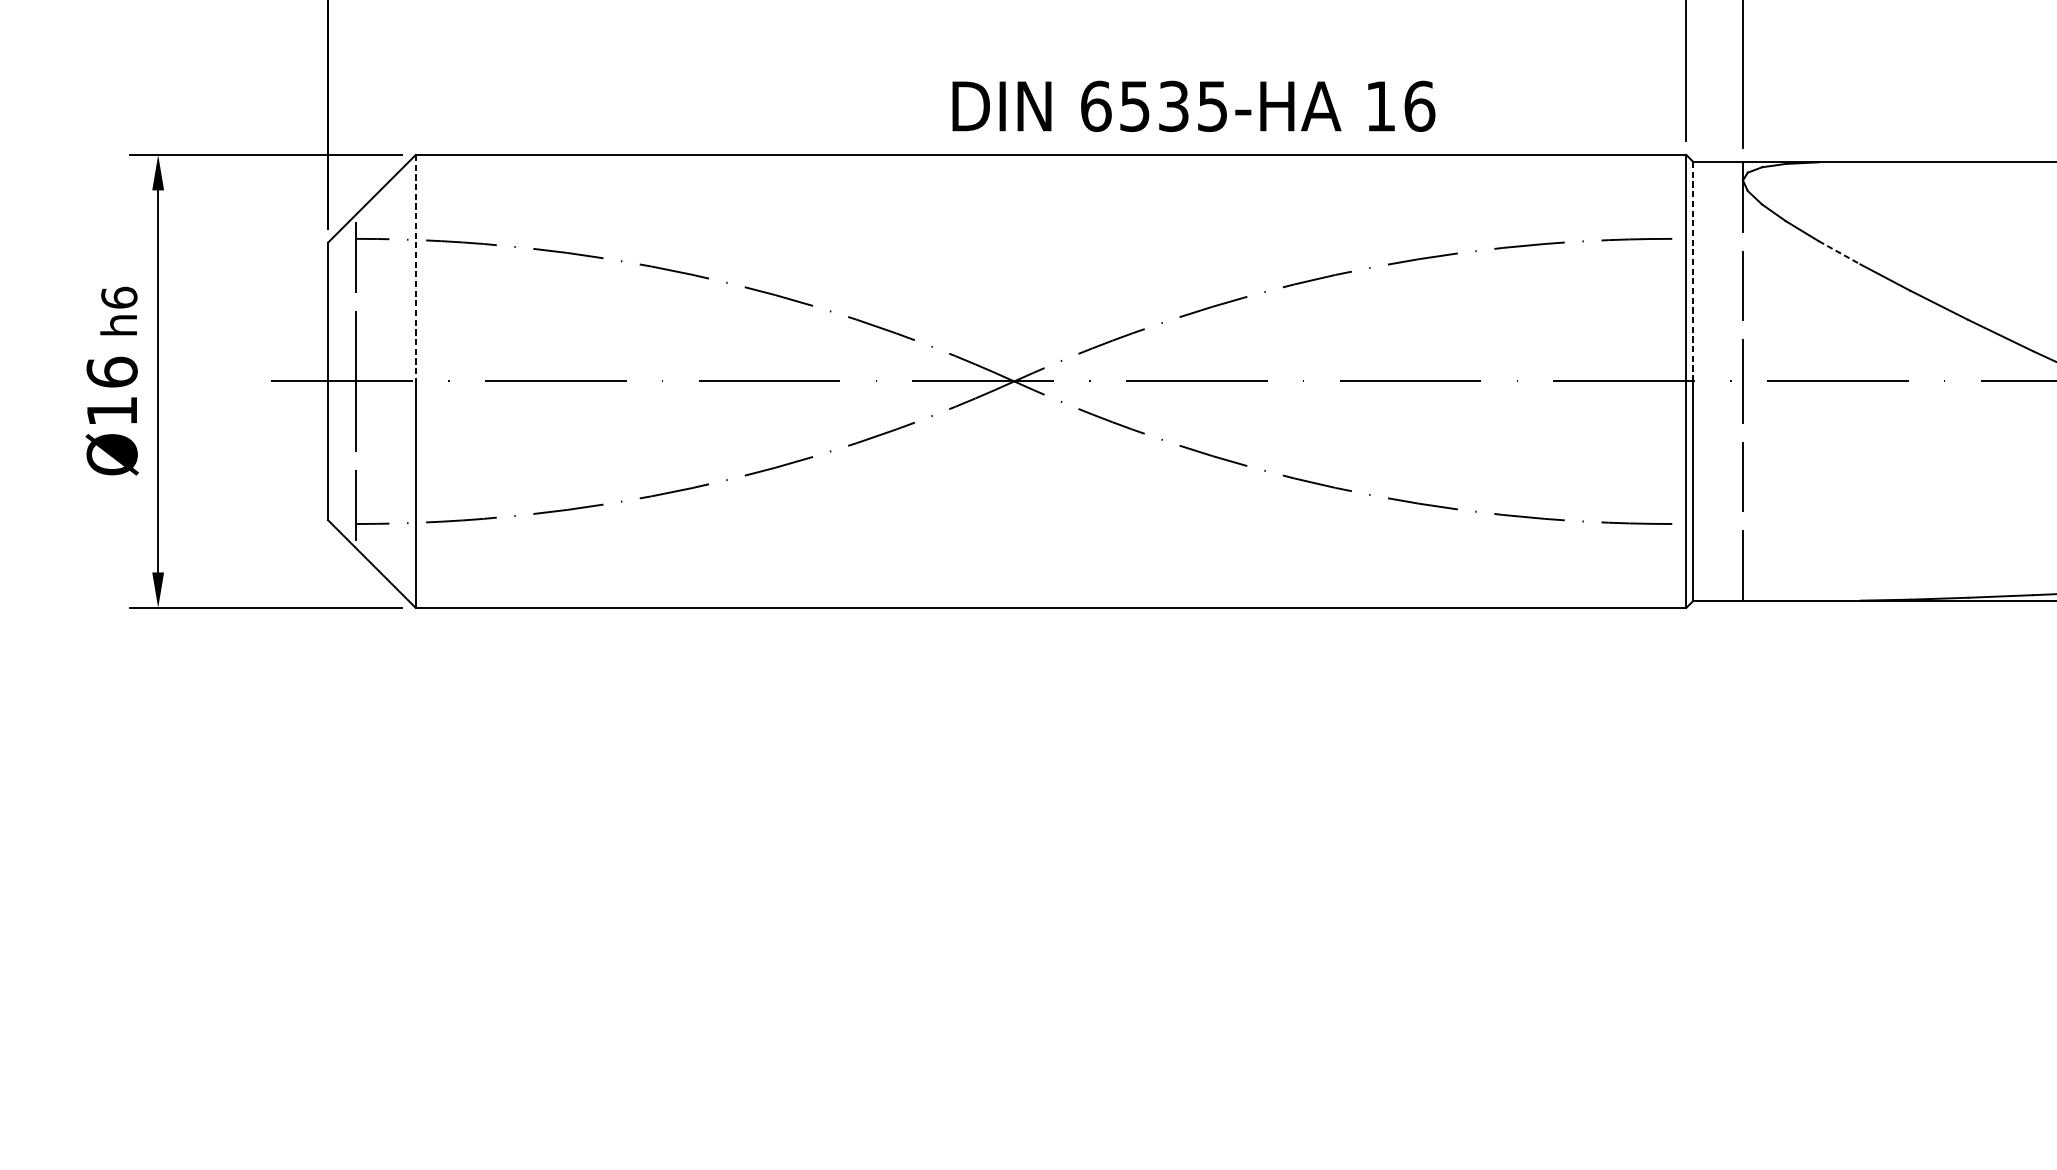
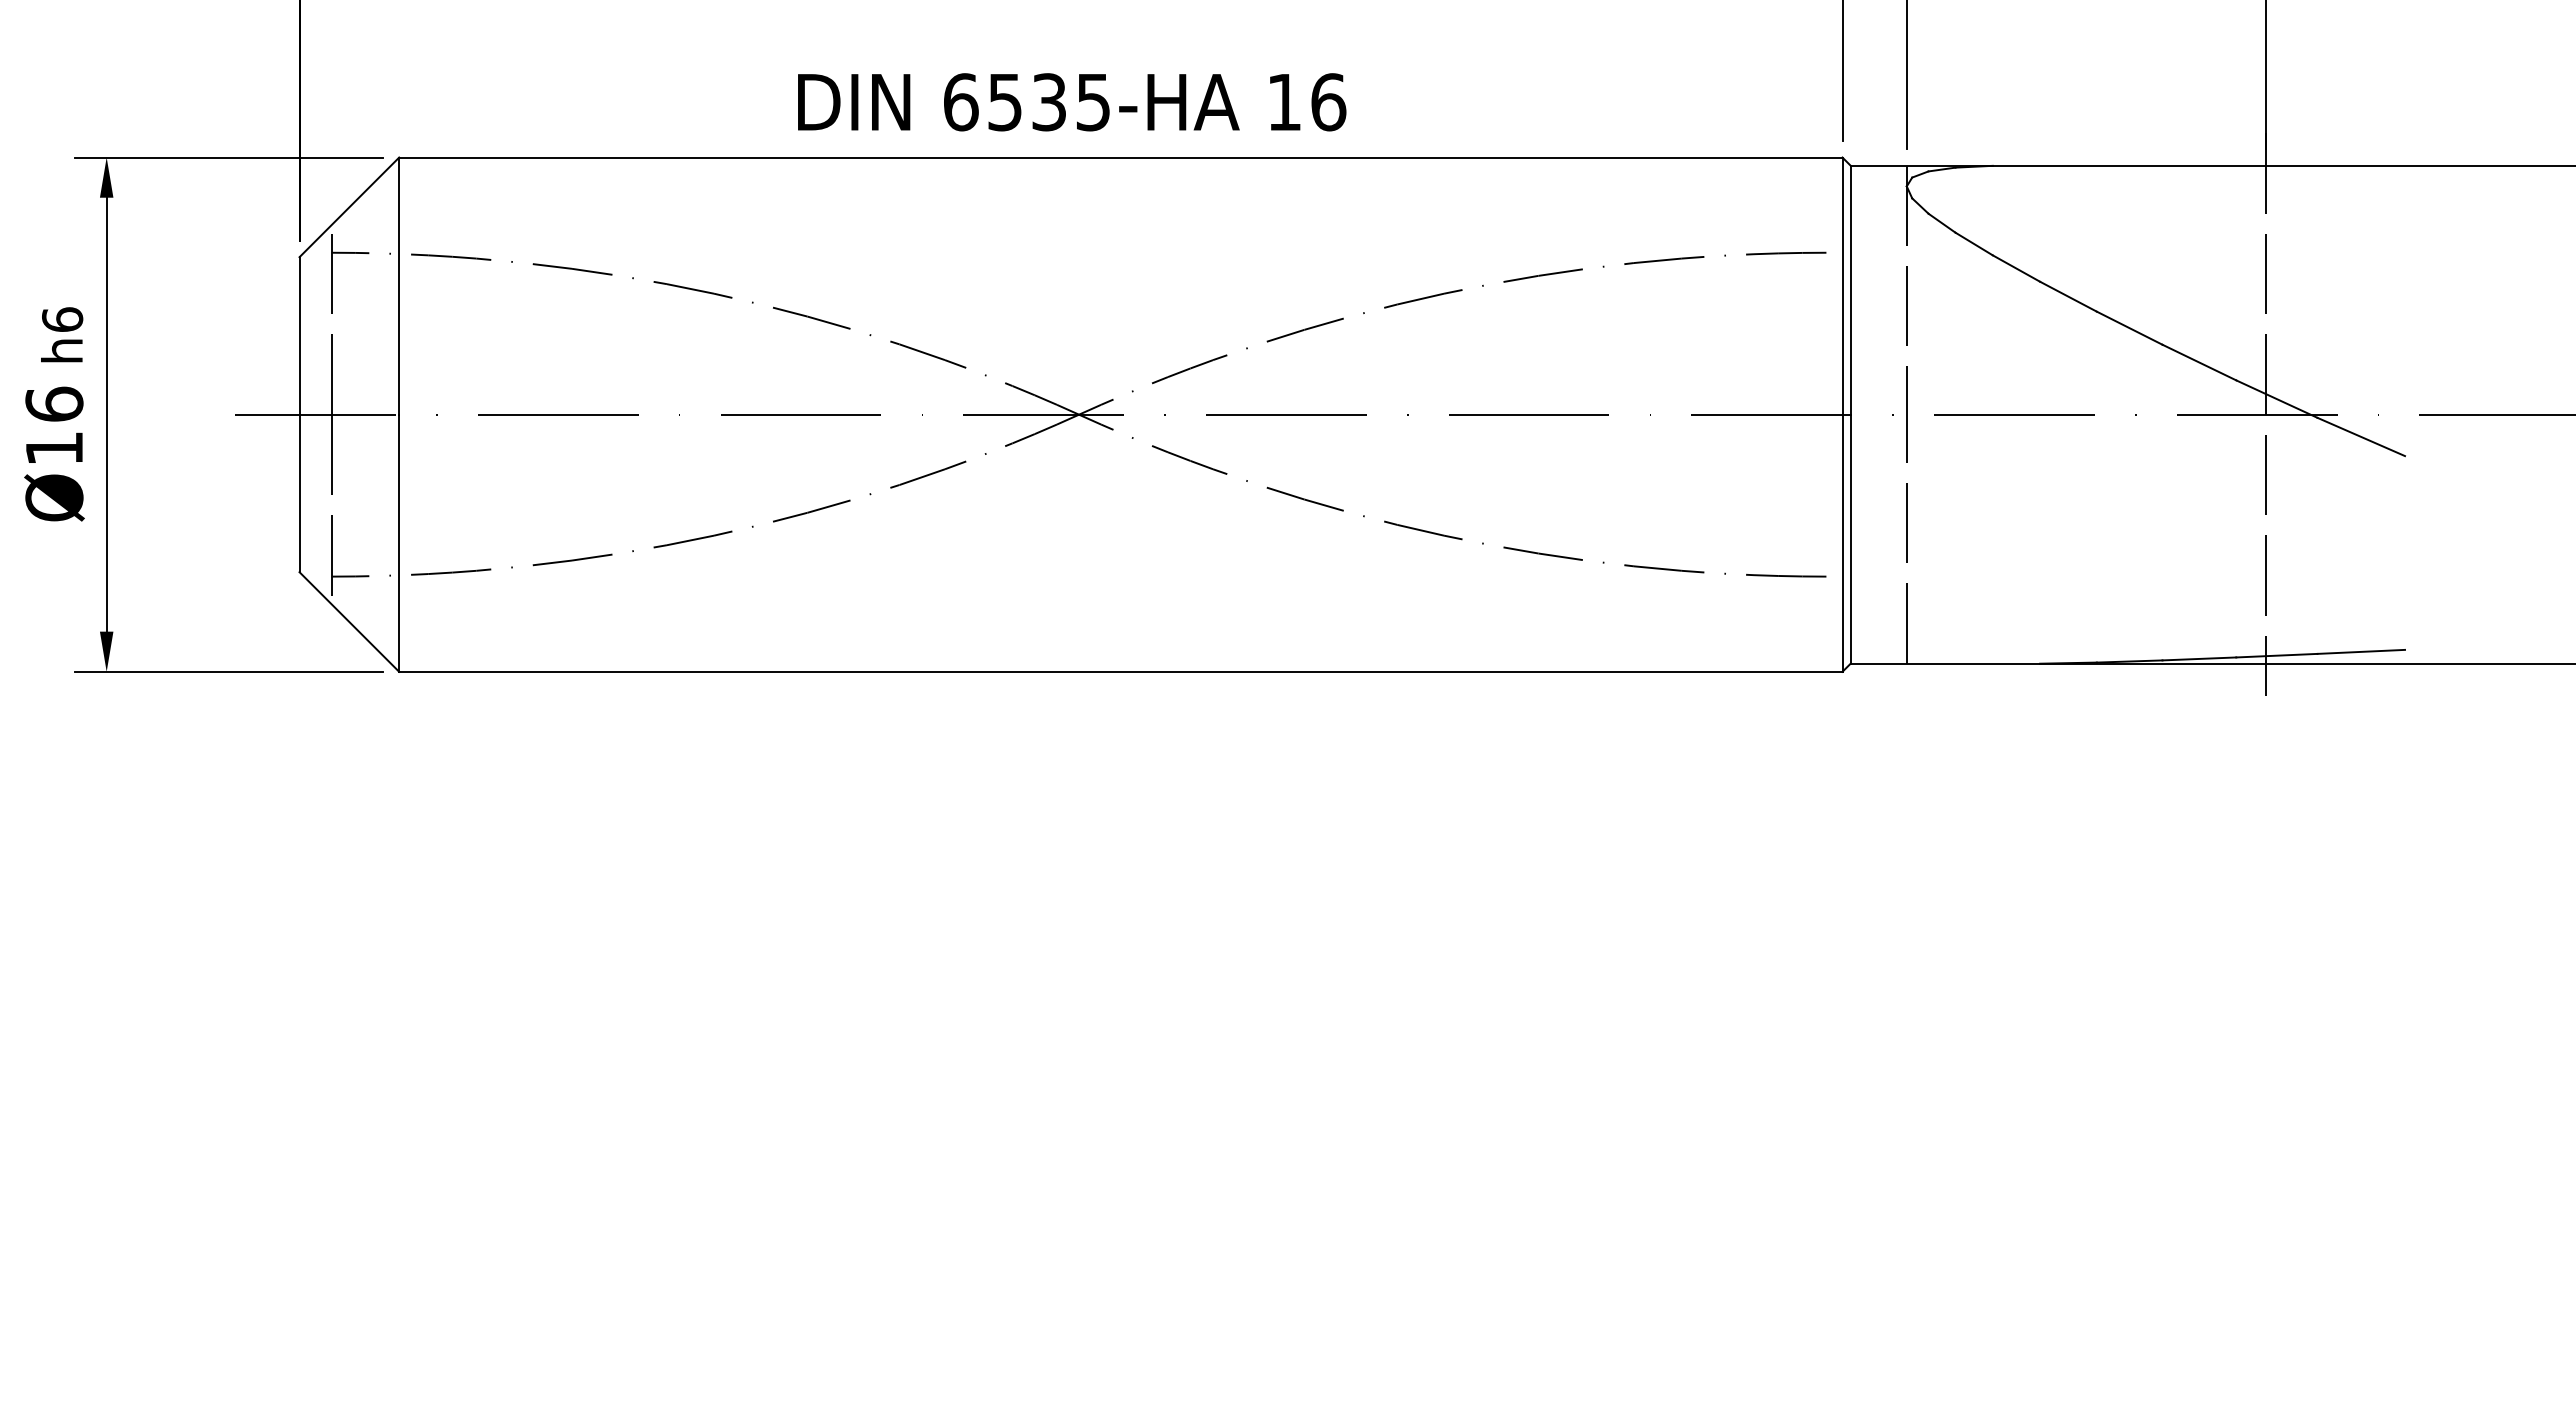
text: (1194, 106) -> (1072, 102), moved
line: (1839, 252) -> (2016, 268), dashed -> solid
line: (415, 268) -> (399, 286), dashed -> solid
line: (1693, 272) -> (1850, 290), dashed -> solid

